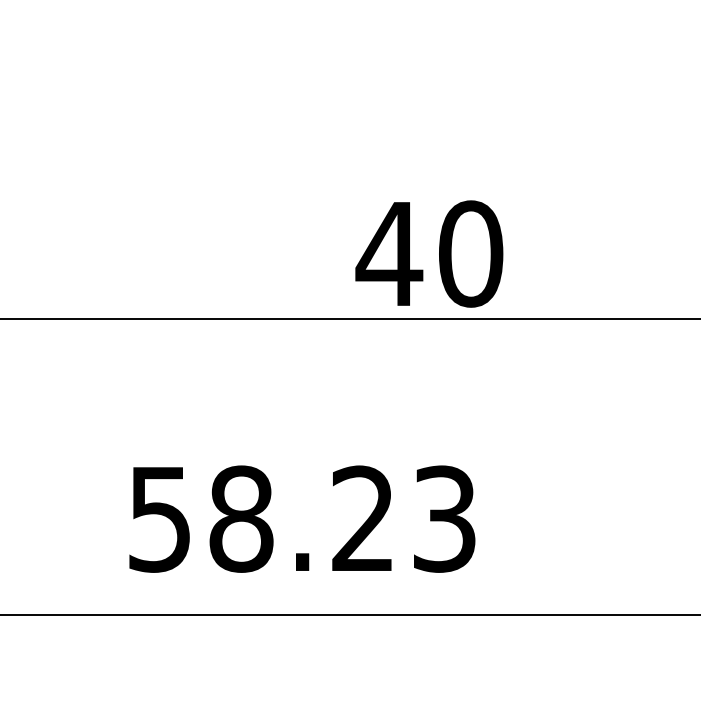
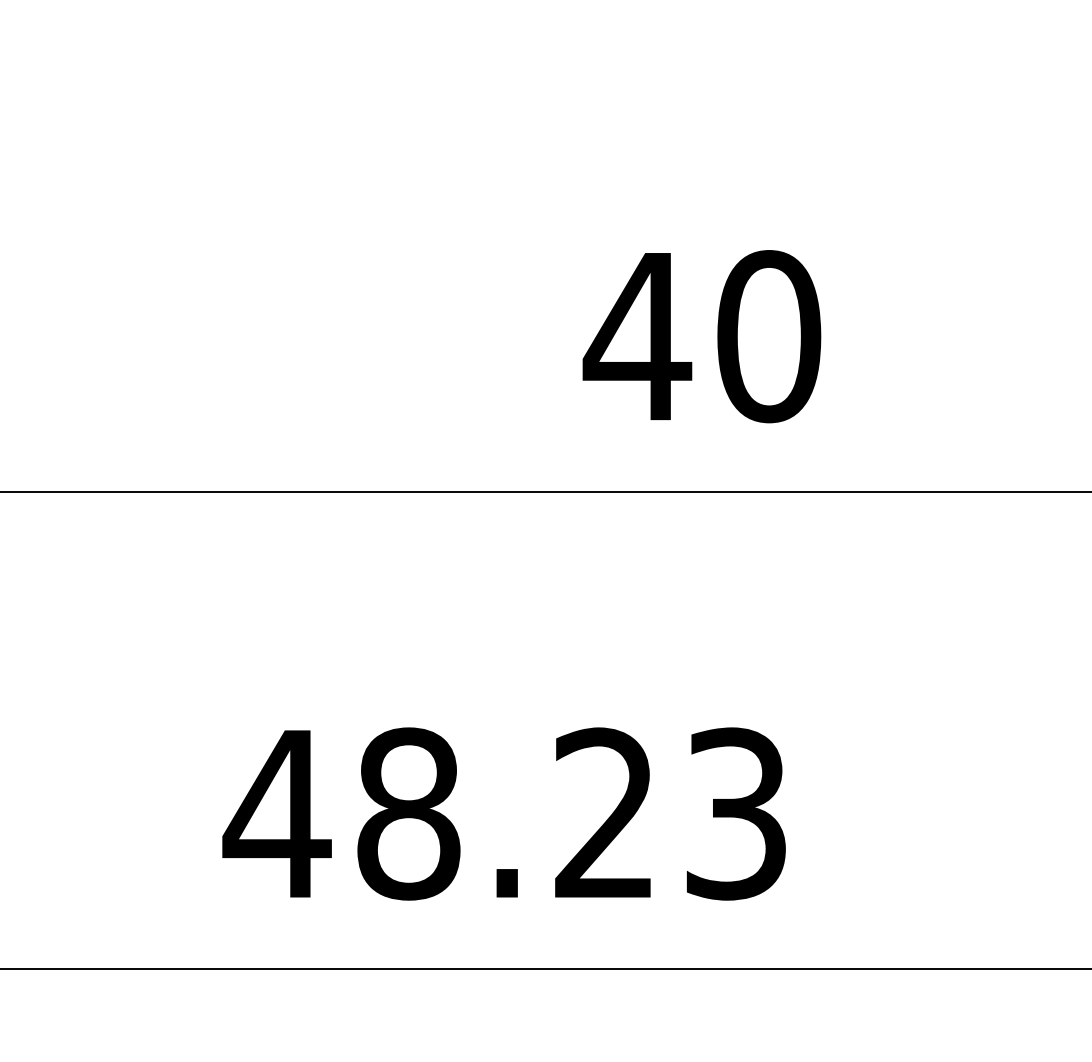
text: (429, 253) -> (702, 335), moved
text: (159, 519) -> (276, 814), 58.23 -> 48.23

